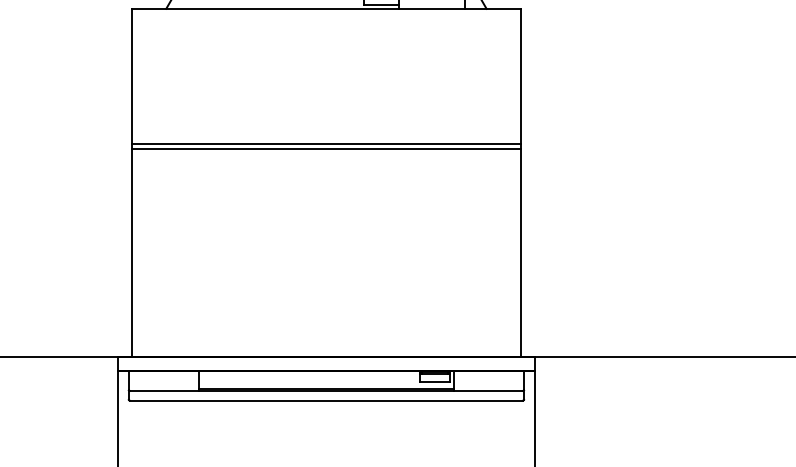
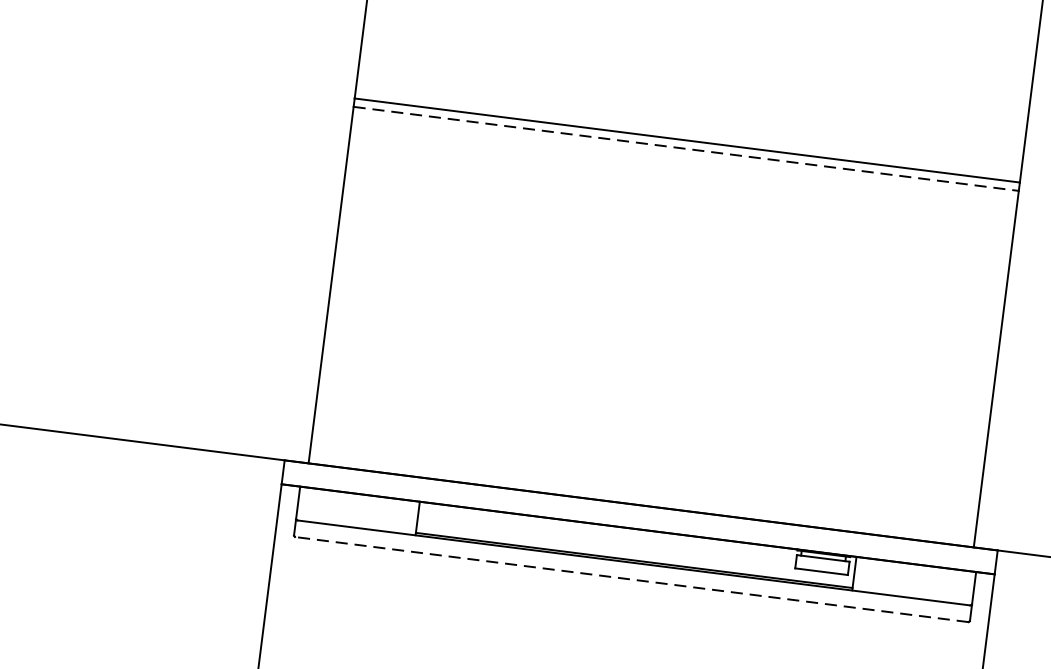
line: (326, 148) -> (686, 148), solid -> dashed
line: (326, 400) -> (631, 579), solid -> dashed

